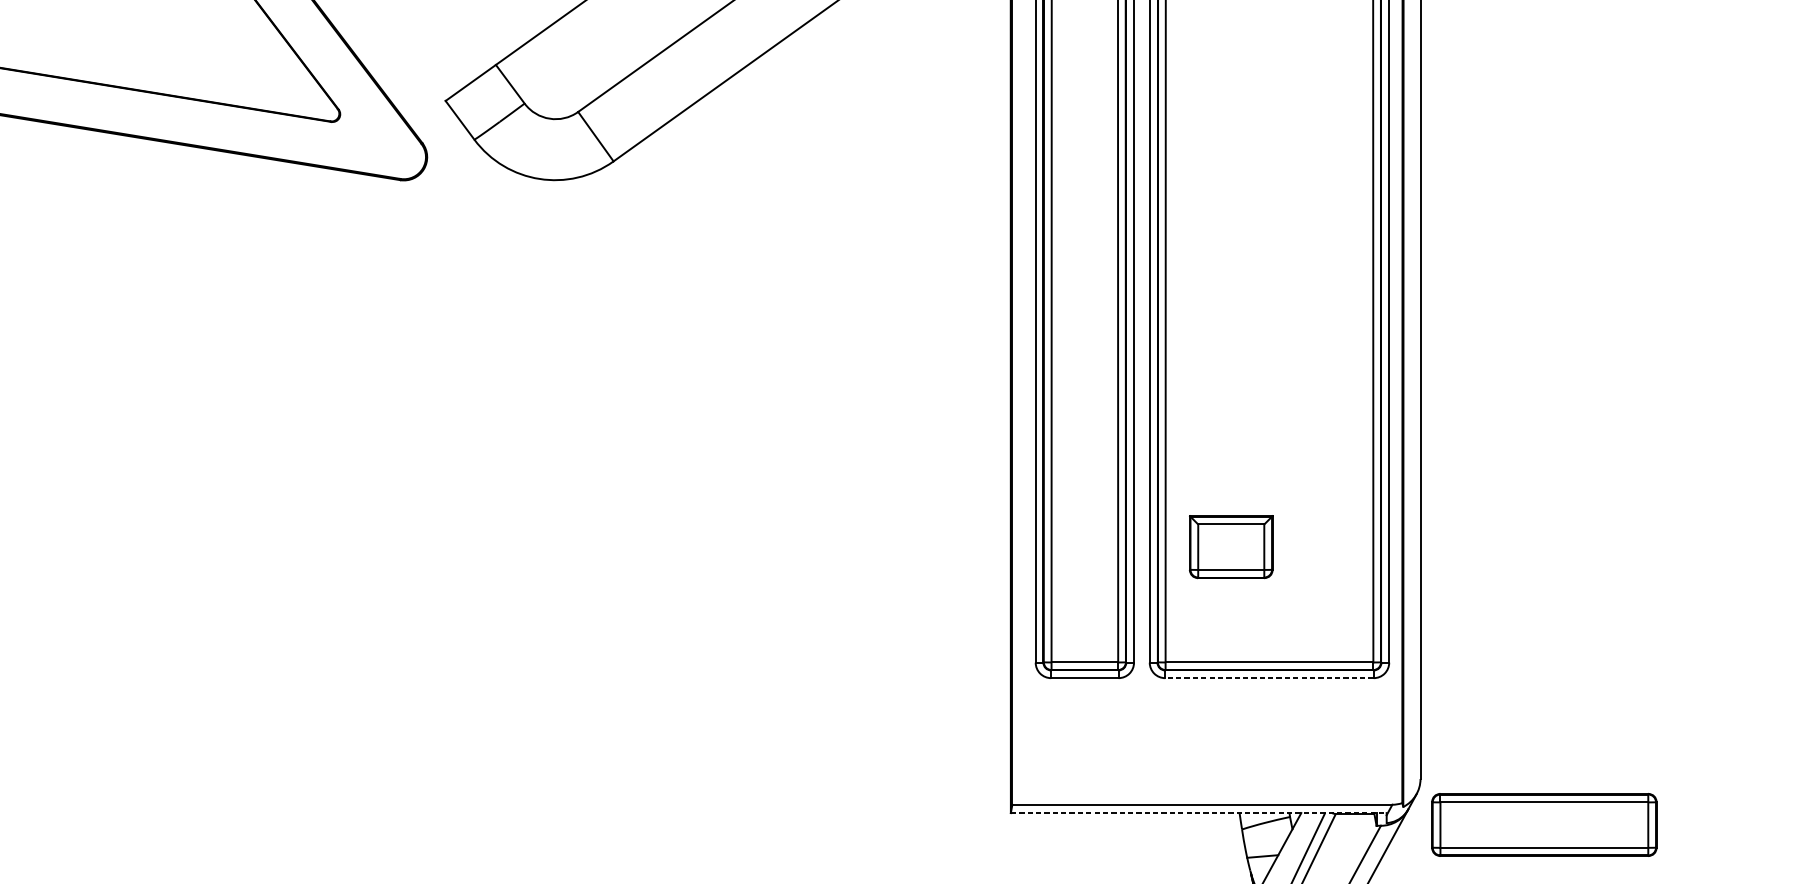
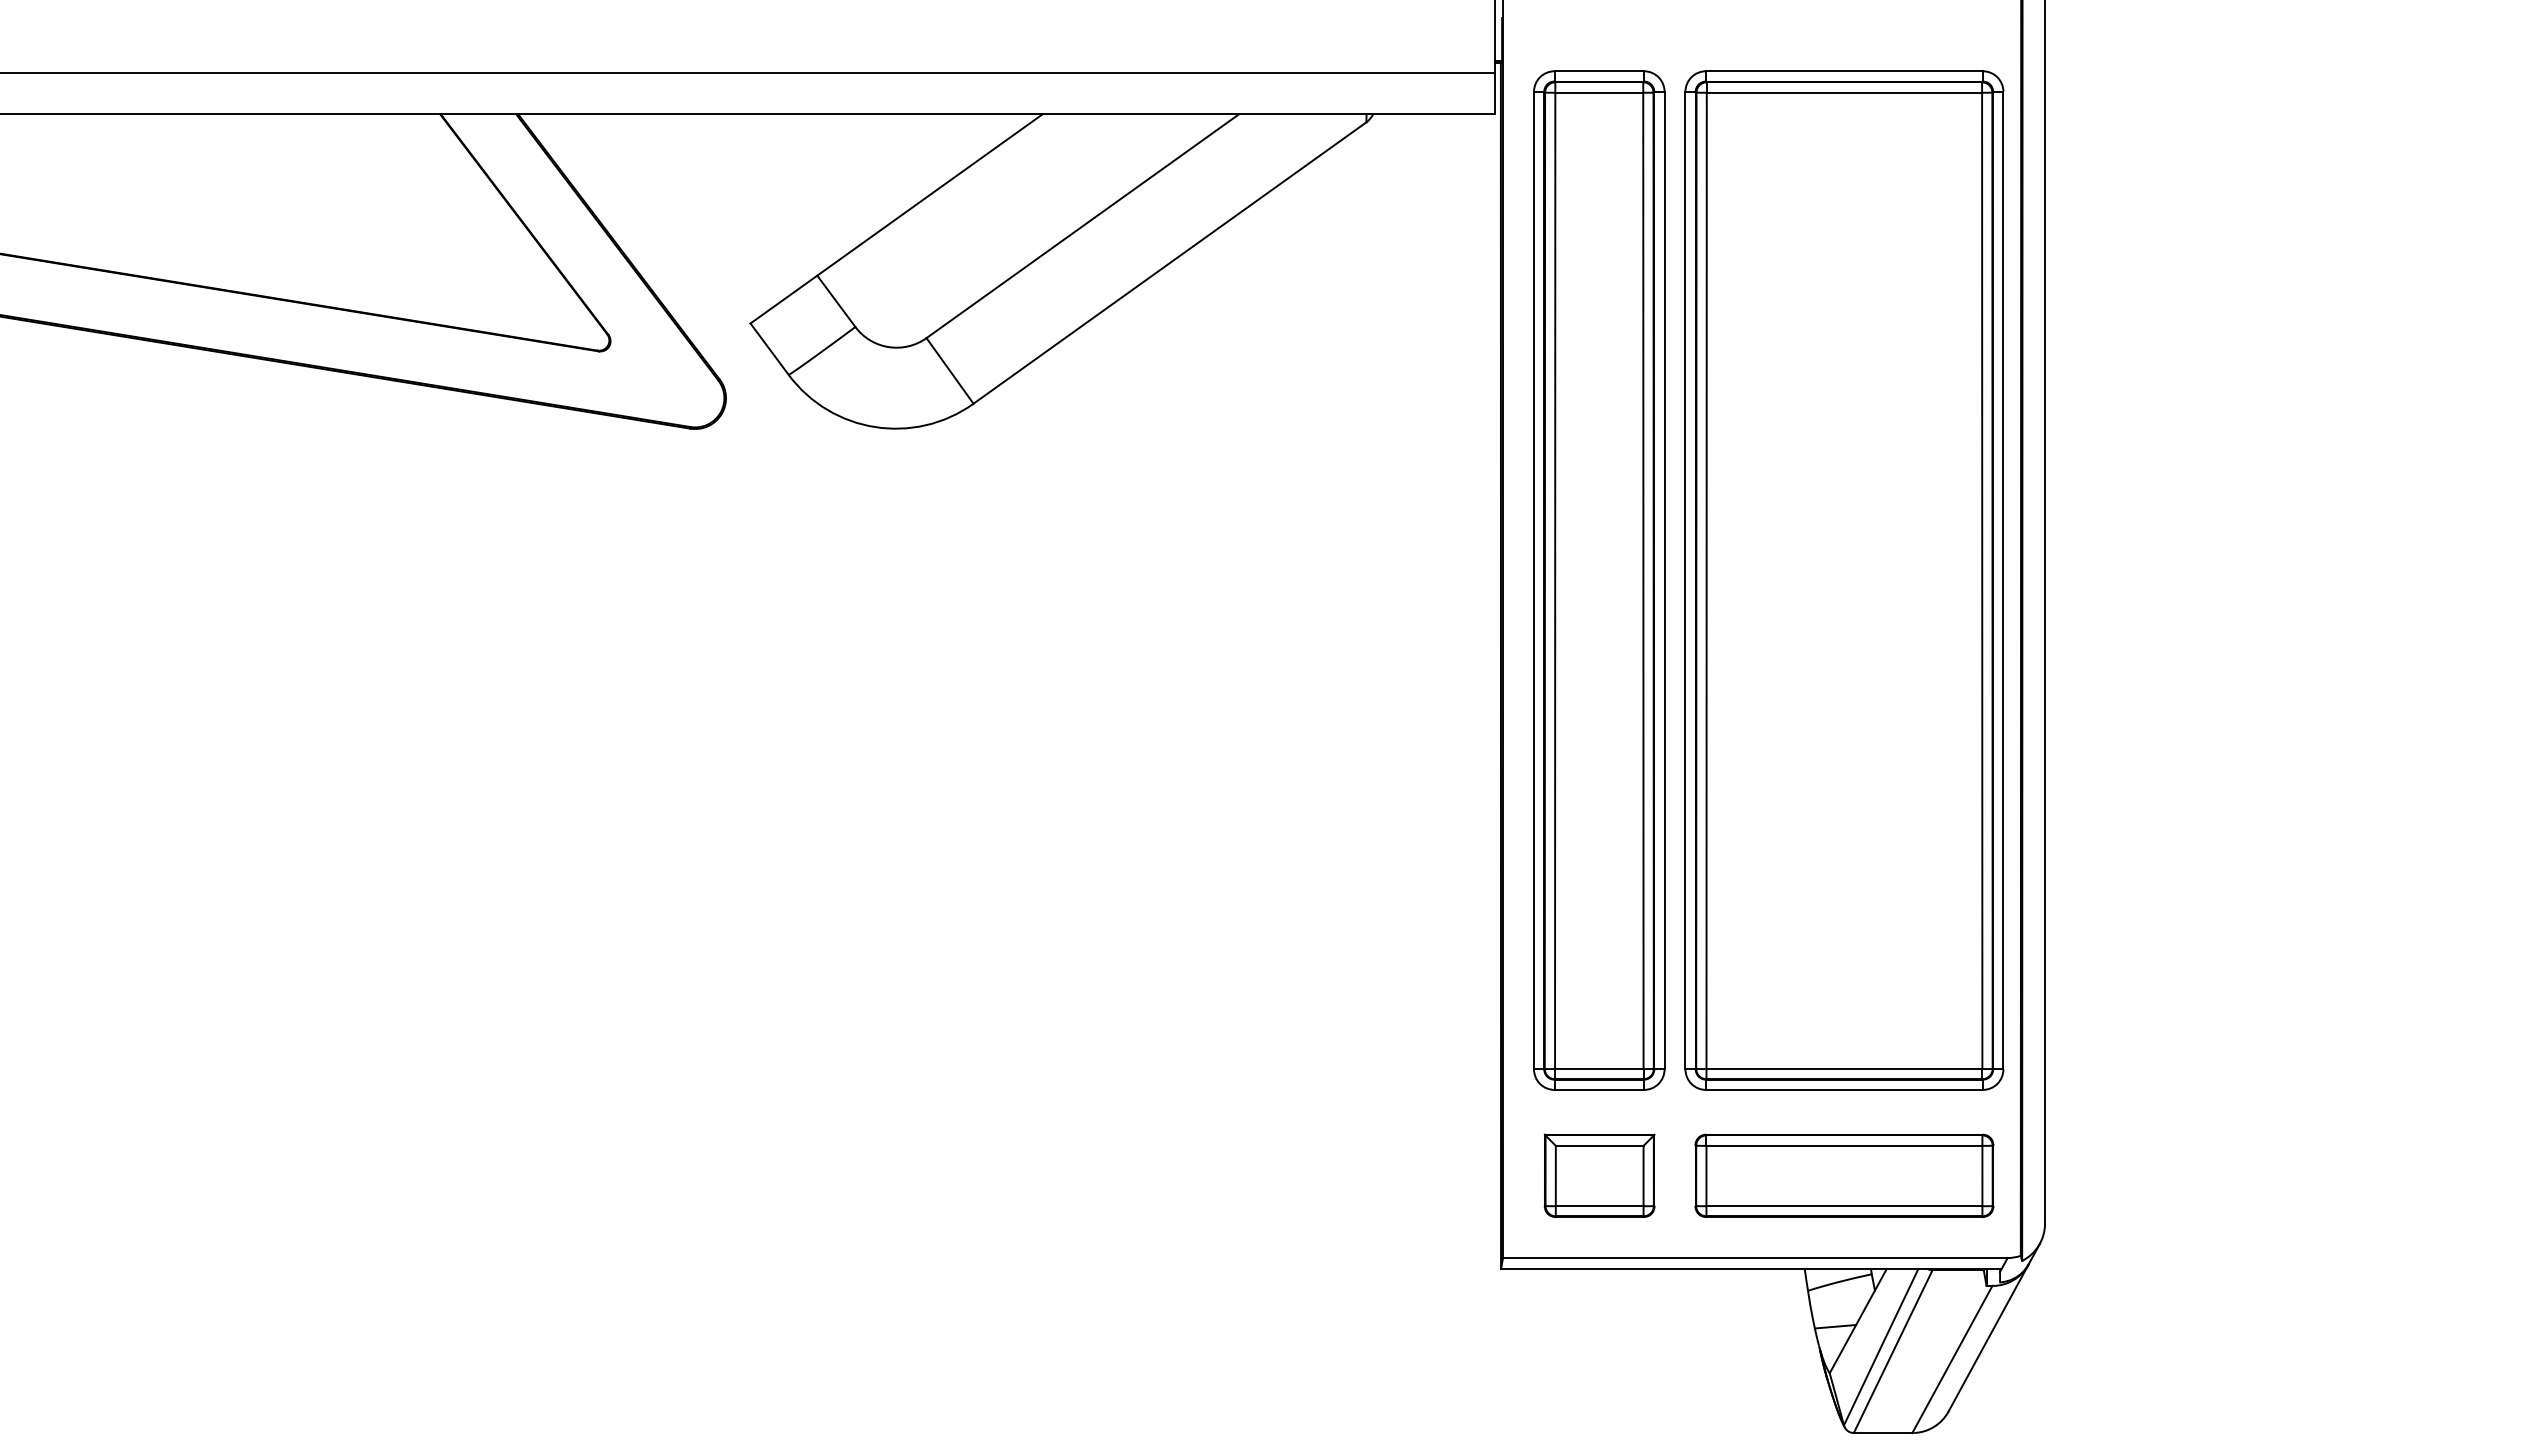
part: (1231, 546) -> (1599, 1175), moved
line: (1268, 677) -> (1843, 1089), dashed -> solid
line: (1199, 813) -> (1751, 1269), dashed -> solid
part: (1544, 824) -> (1844, 1175), moved

